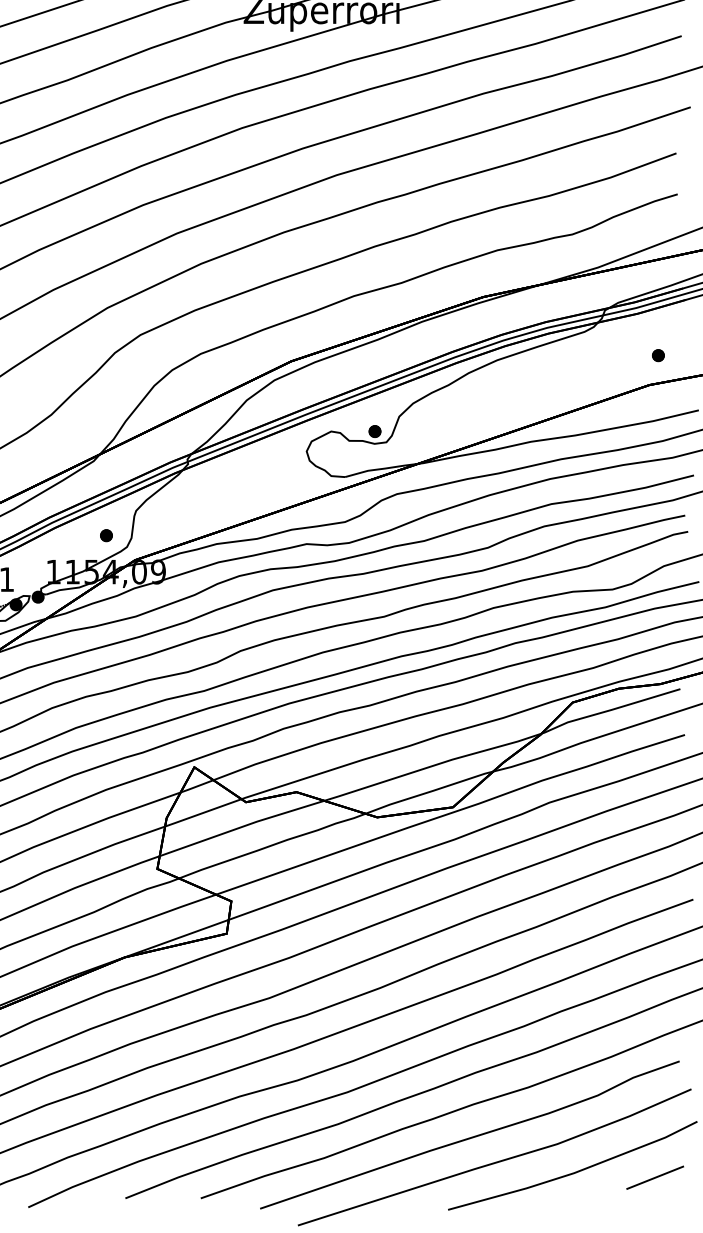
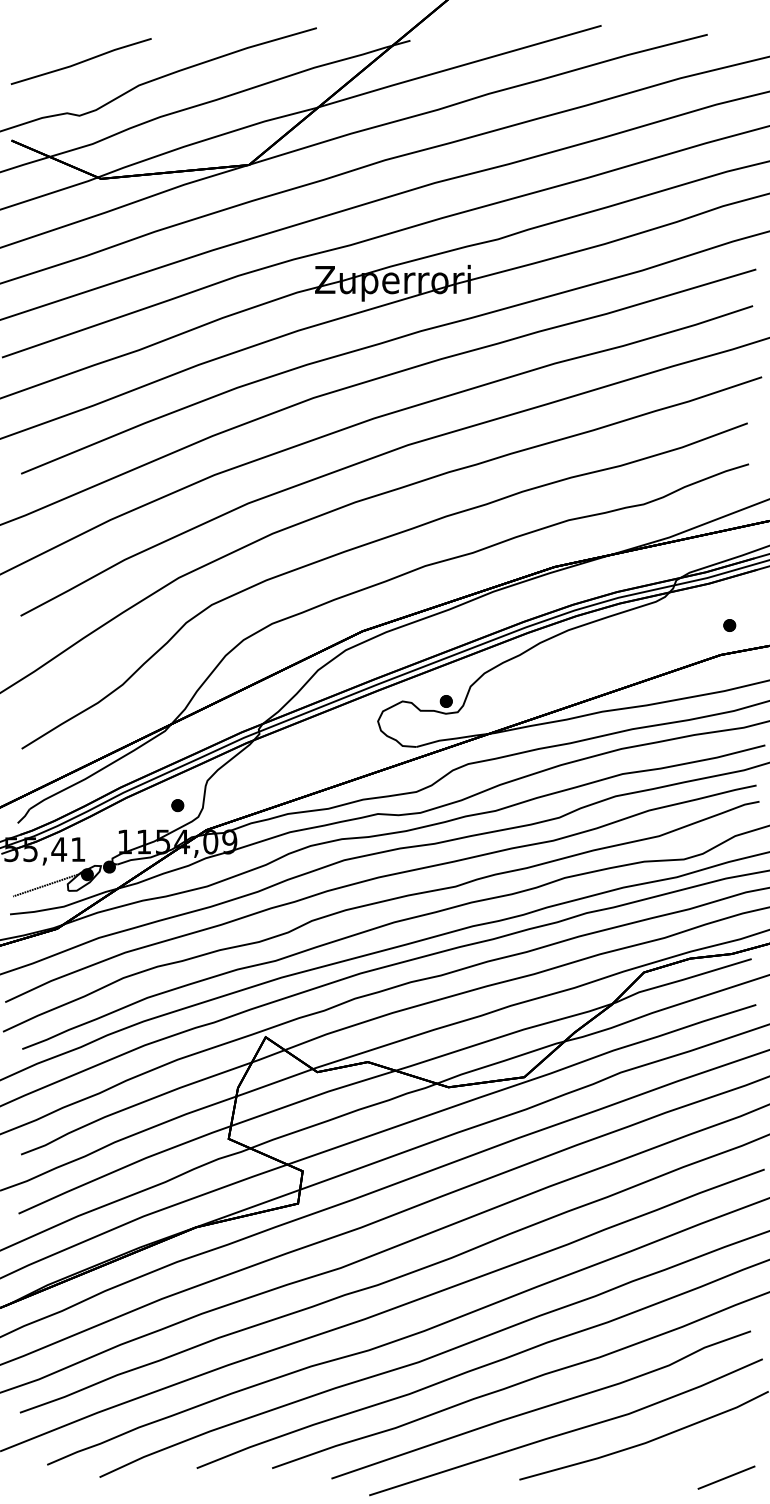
line: (655, 1177) -> (726, 1477), moved

